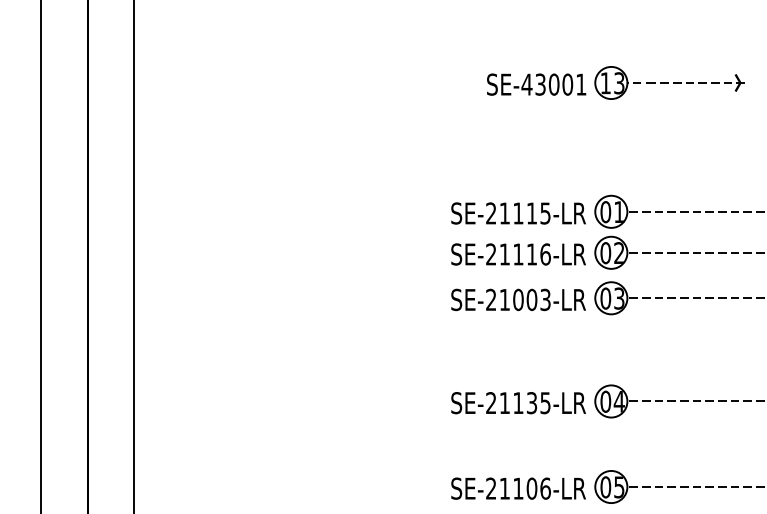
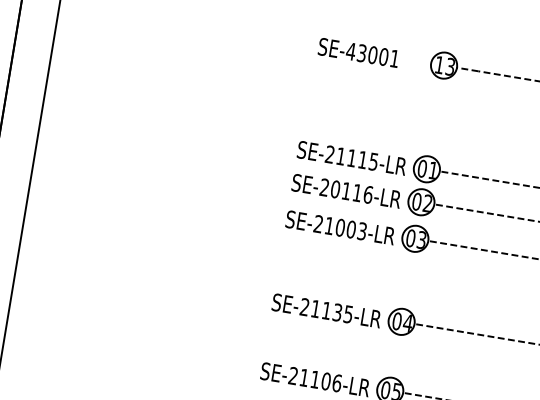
text: (536, 84) -> (358, 52), moved
text: (504, 254) -> (335, 189), SE-21116-LR -> SE-20116-LR

